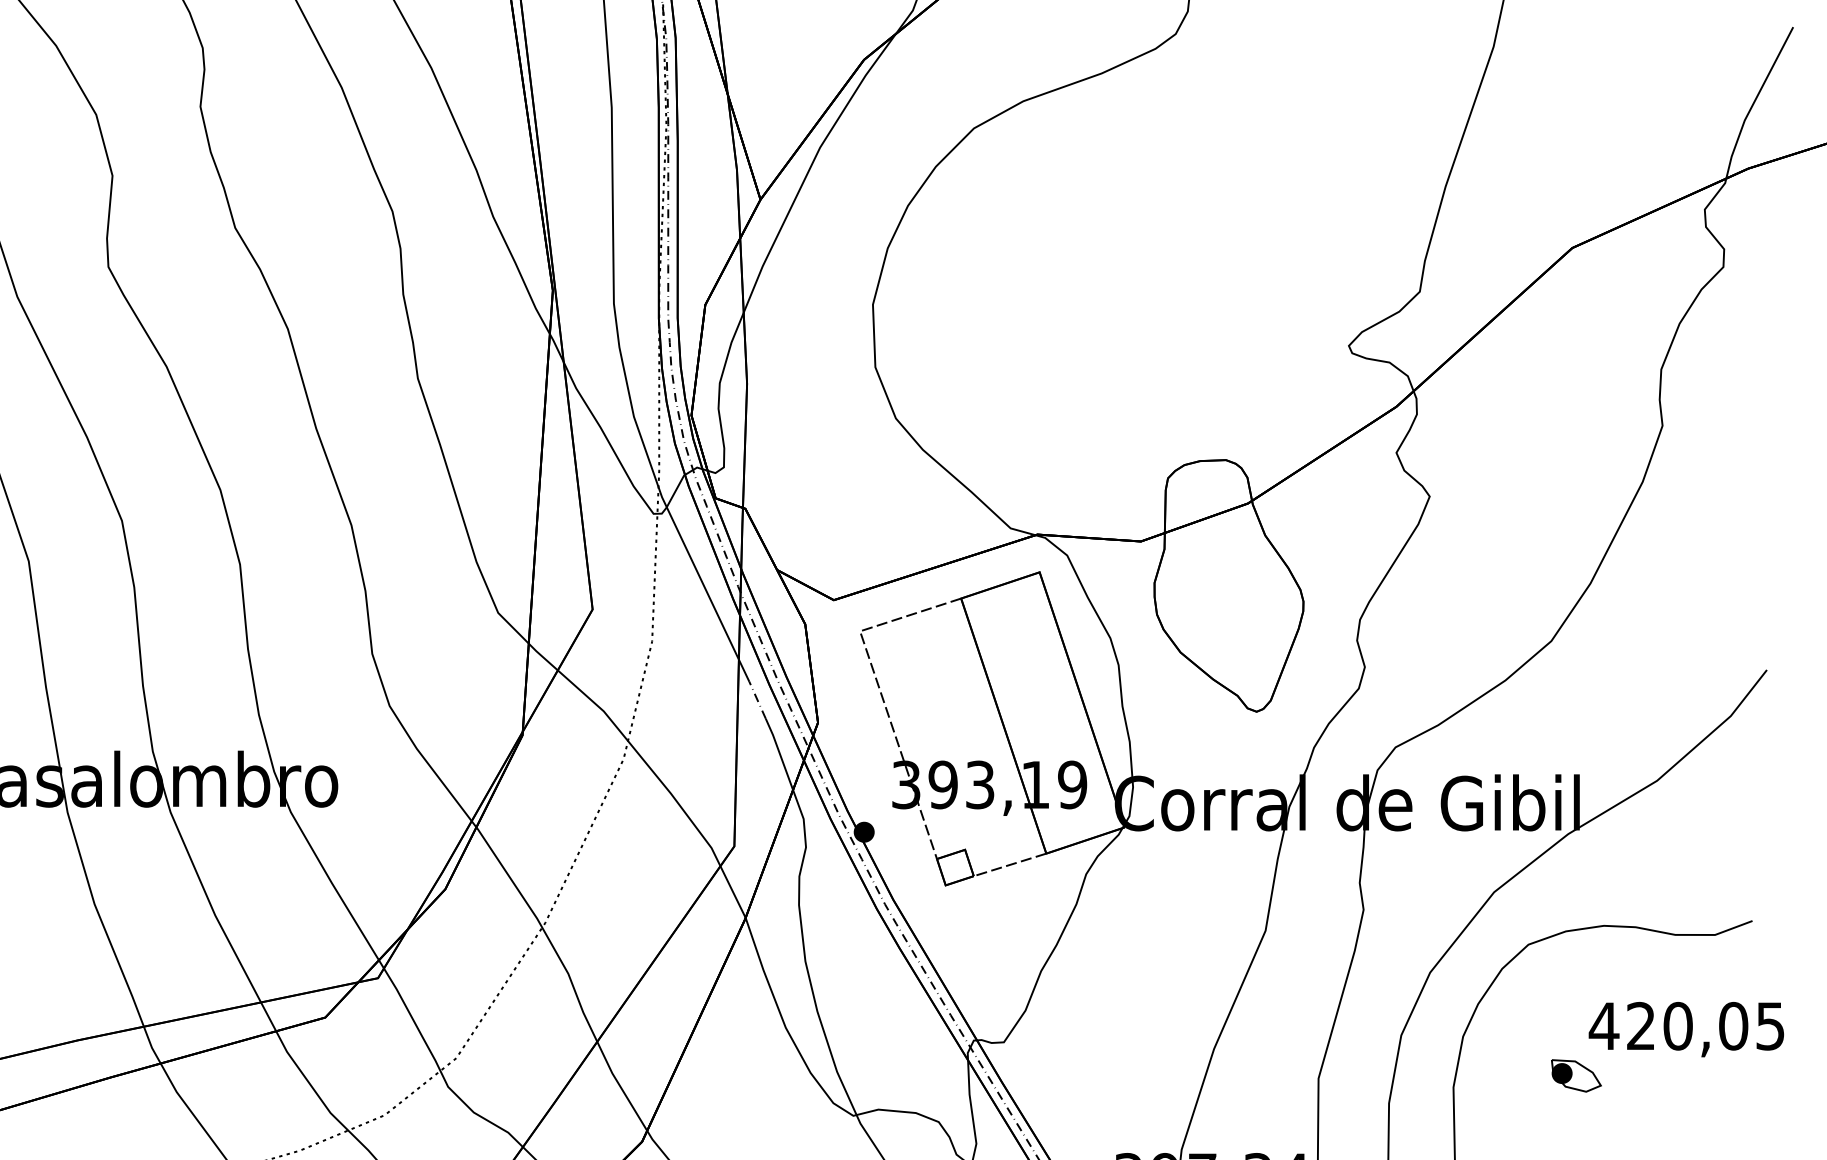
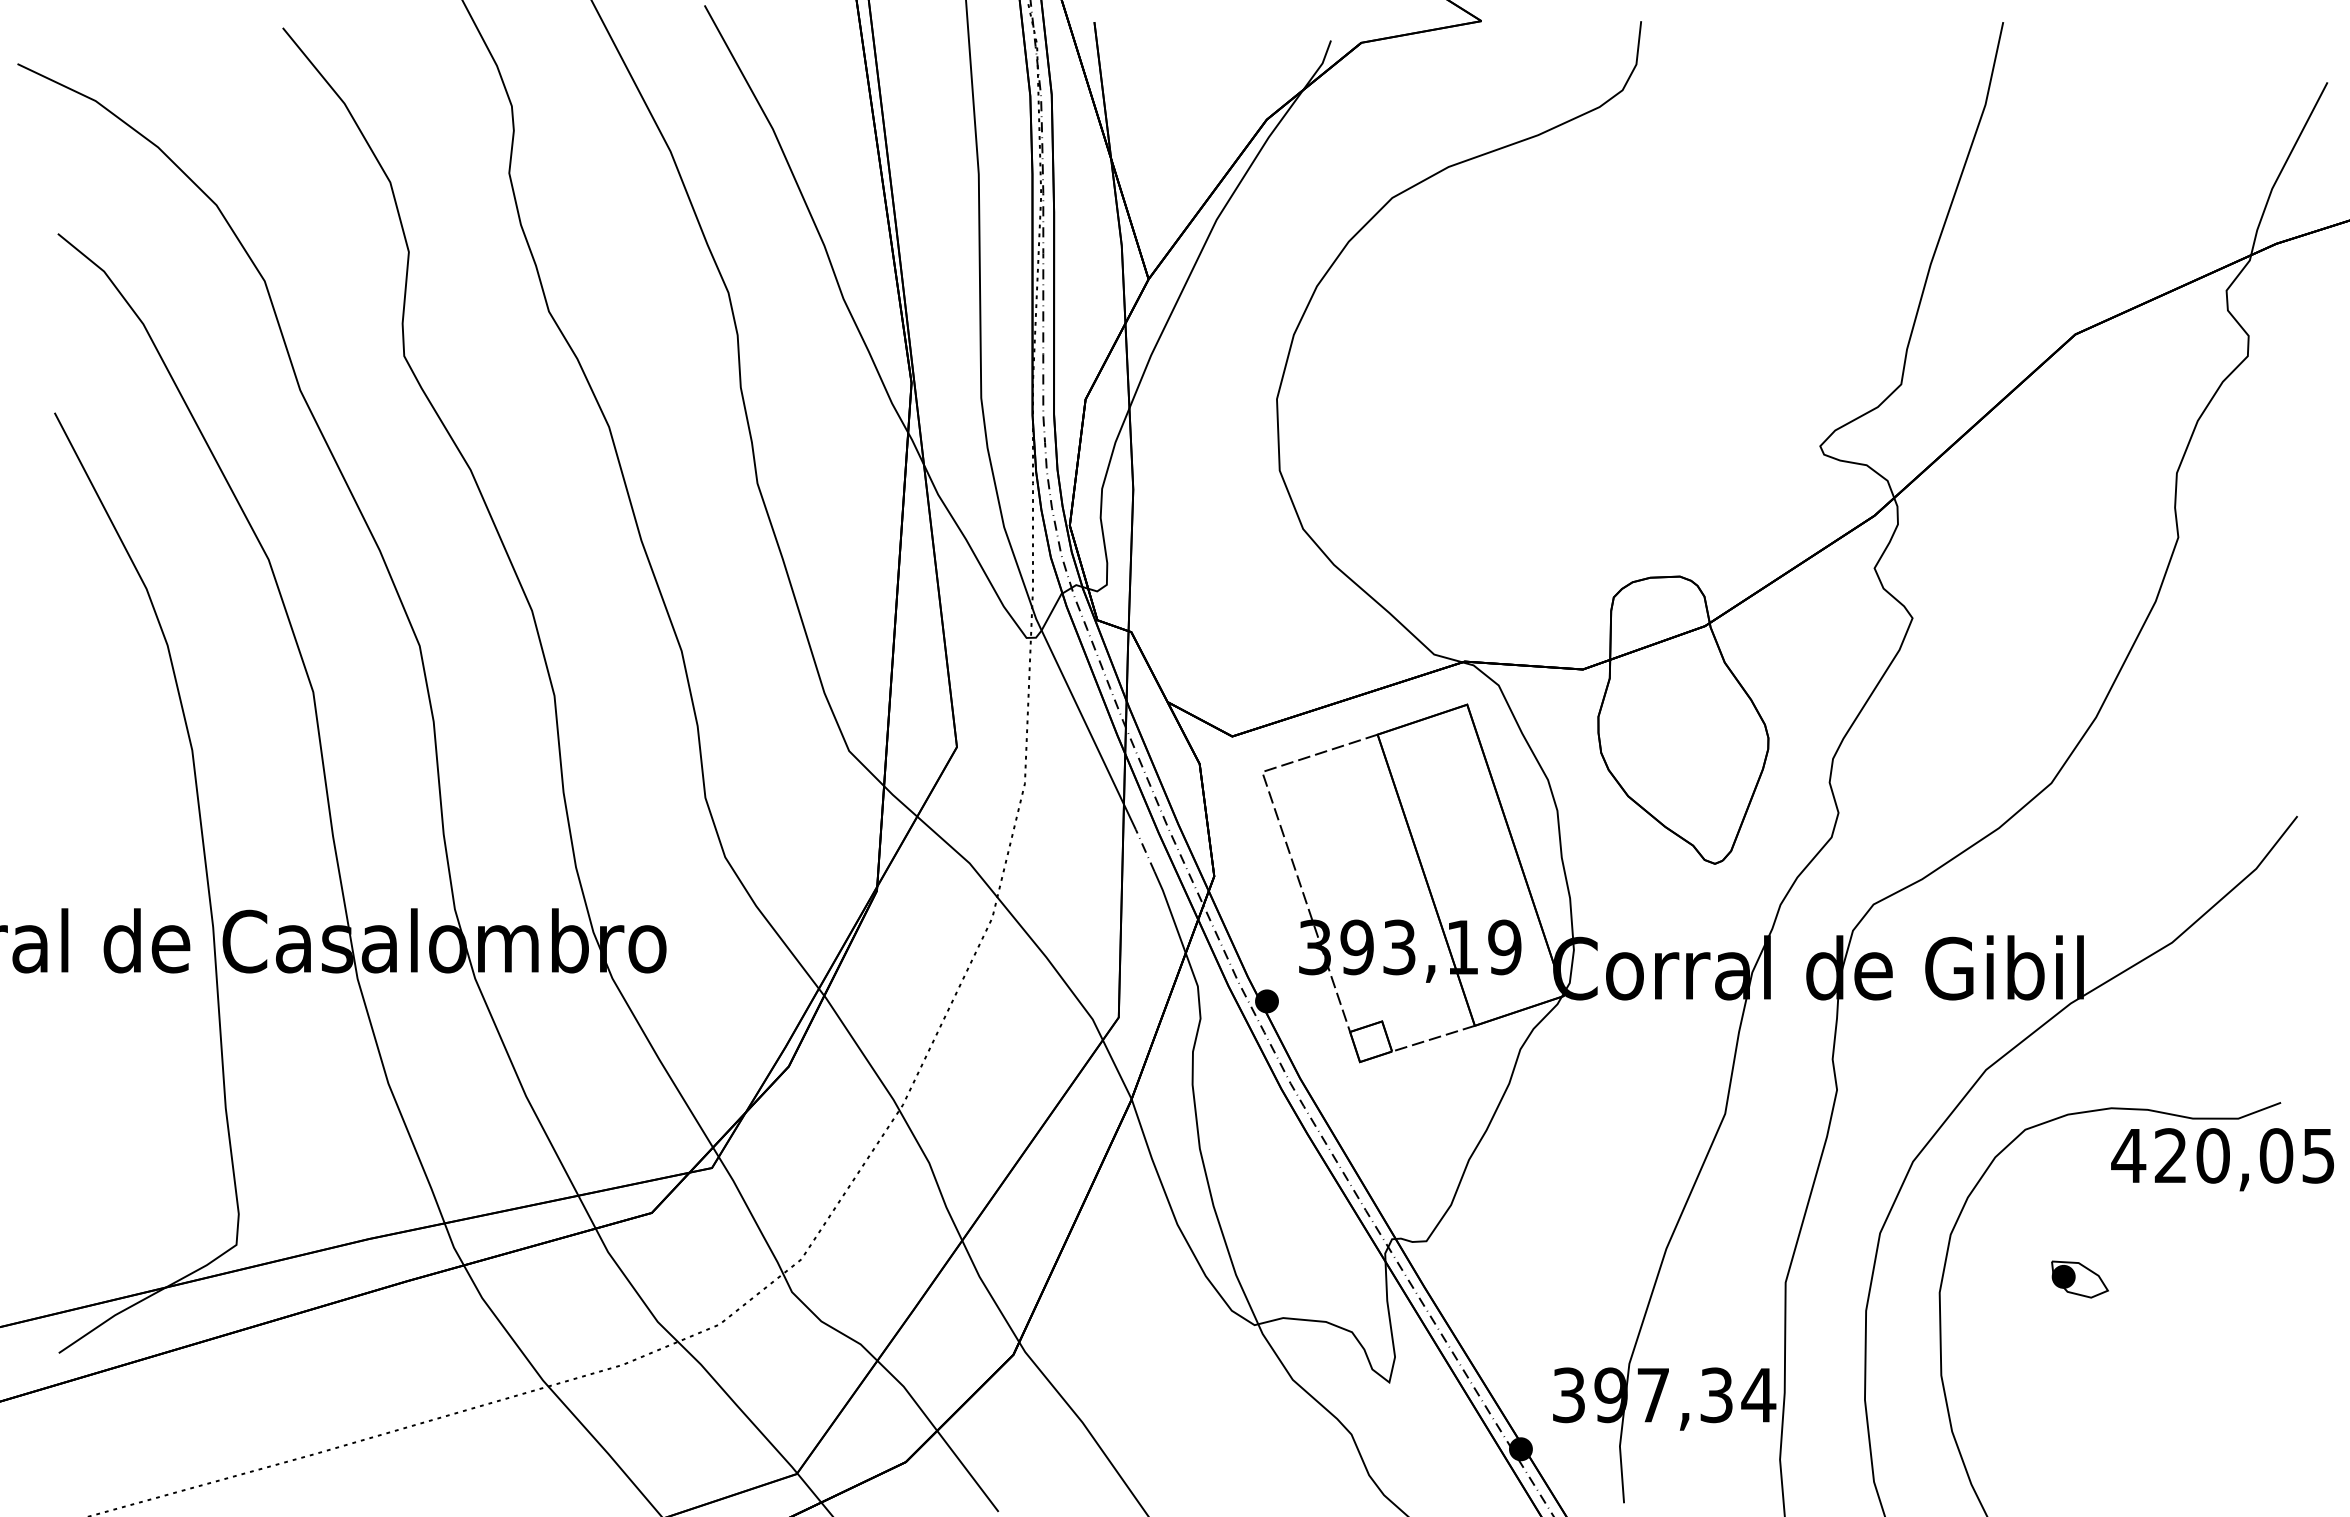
text: (1686, 1029) -> (2222, 1159), moved

